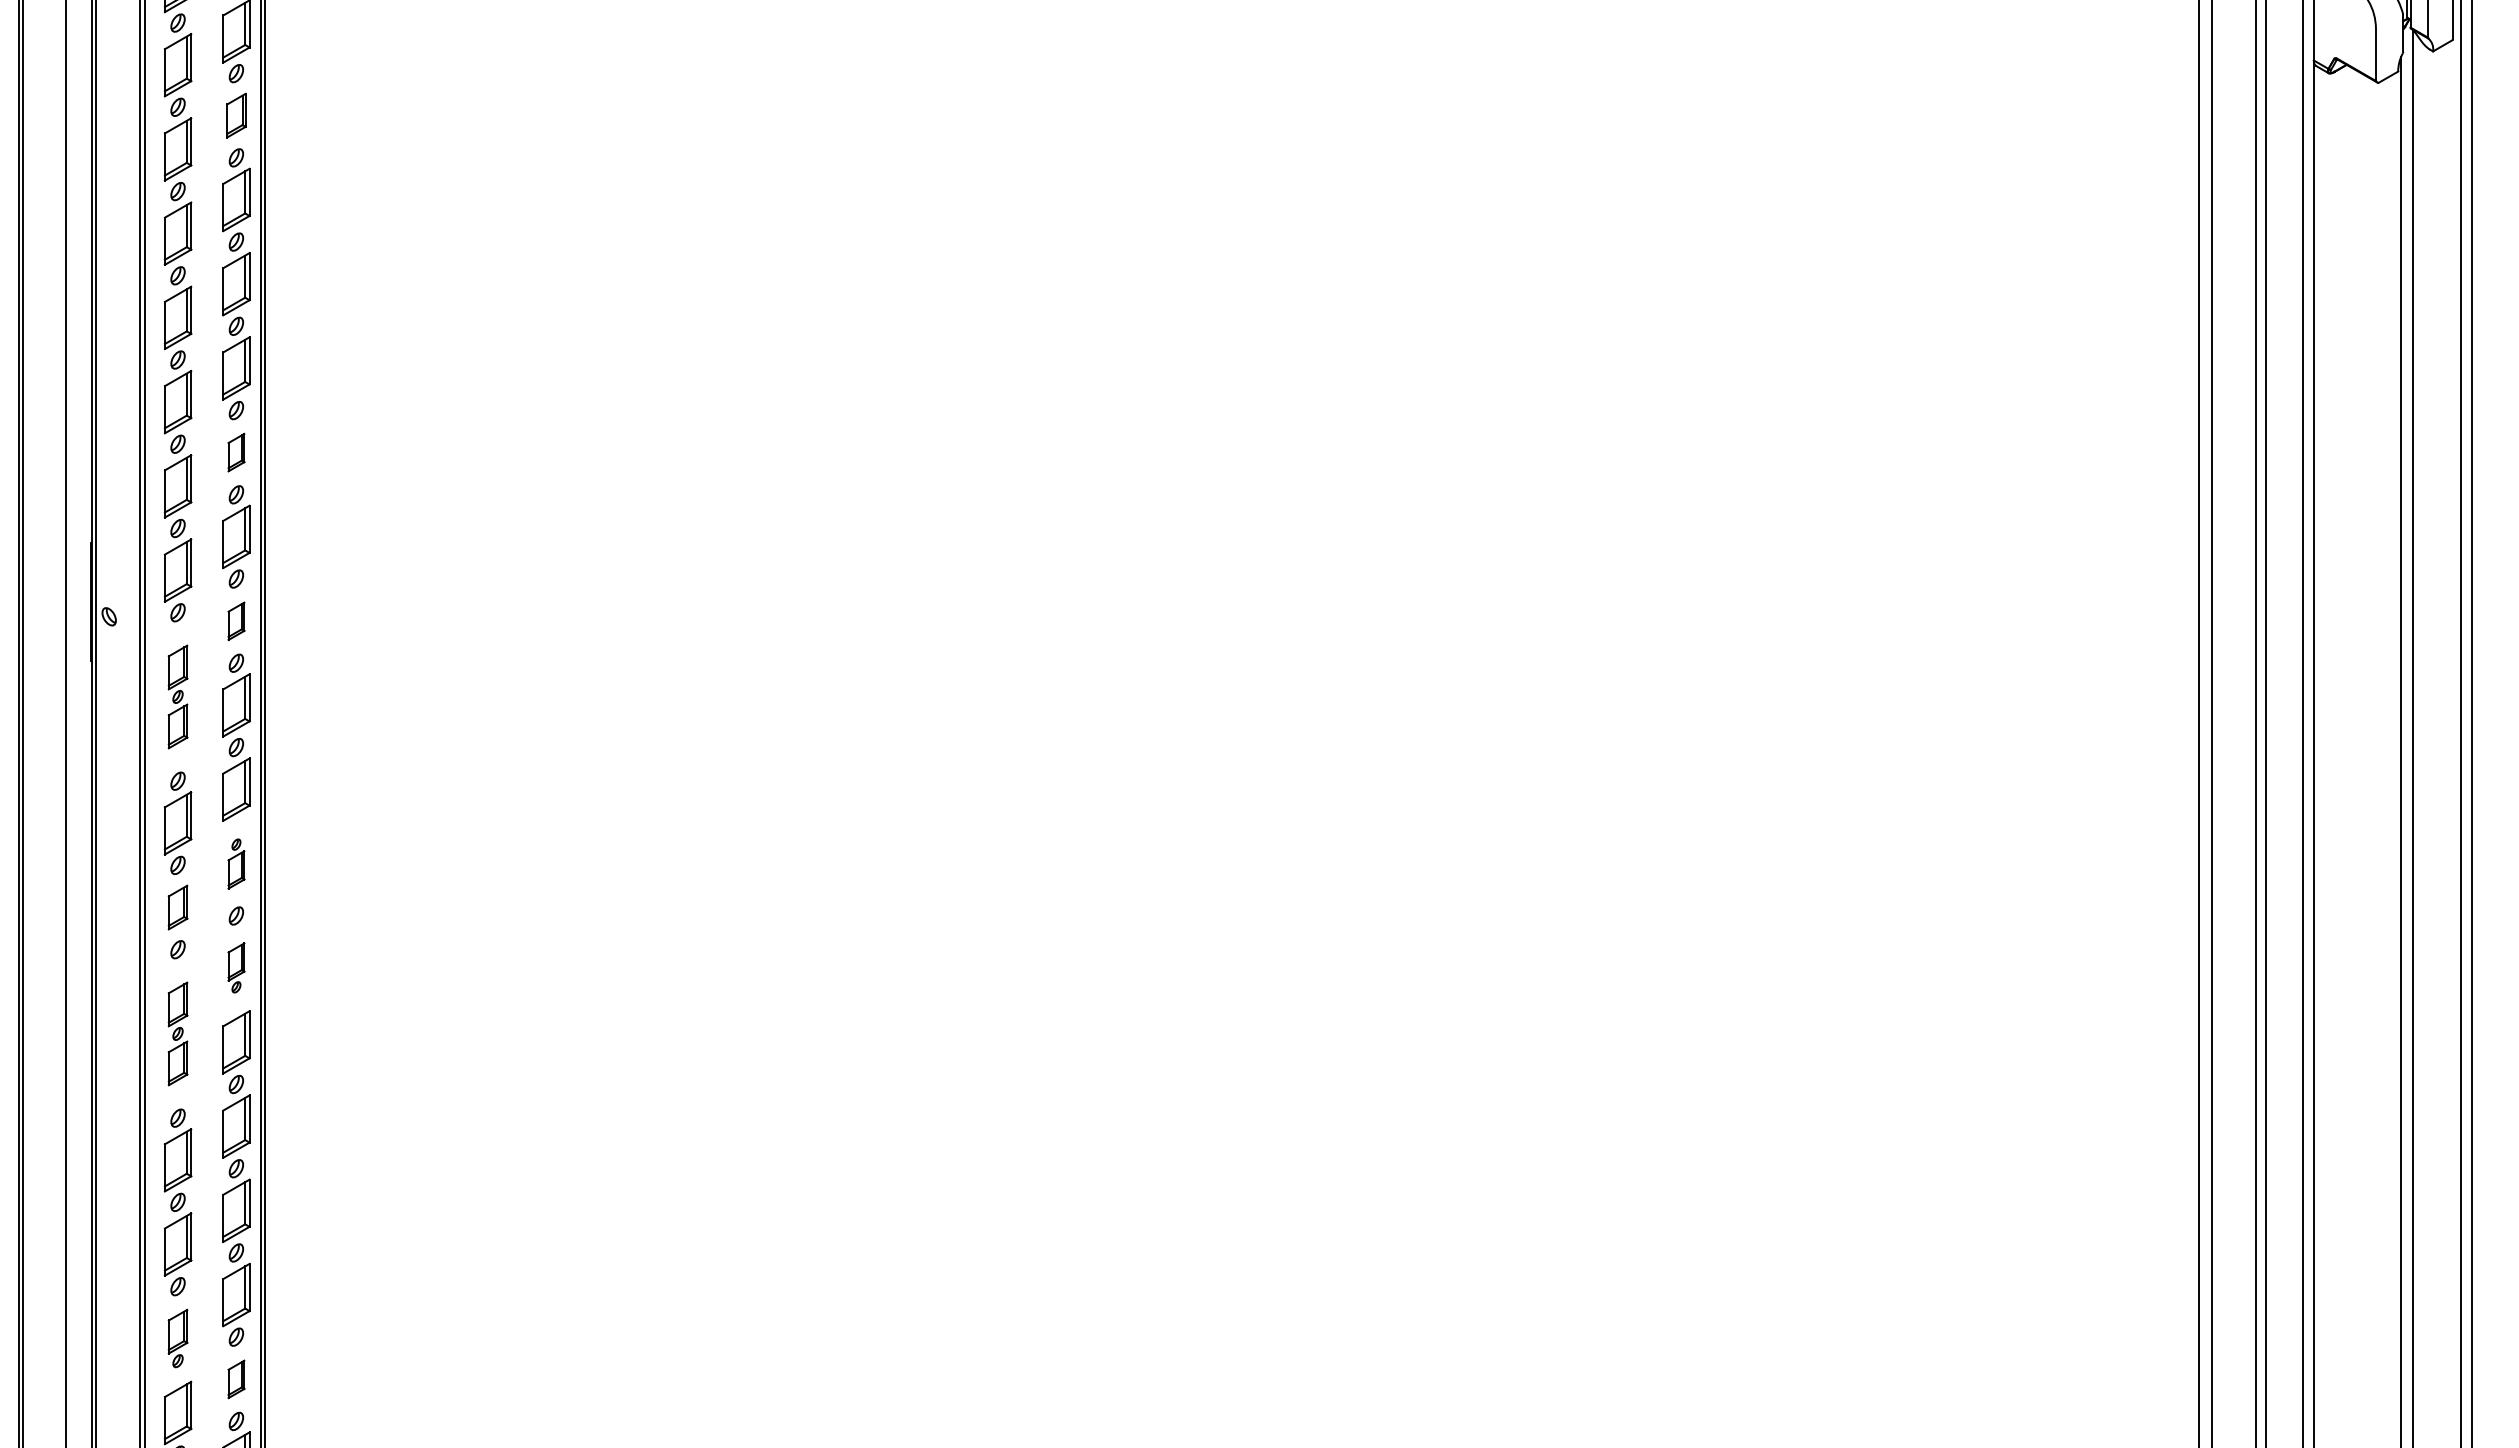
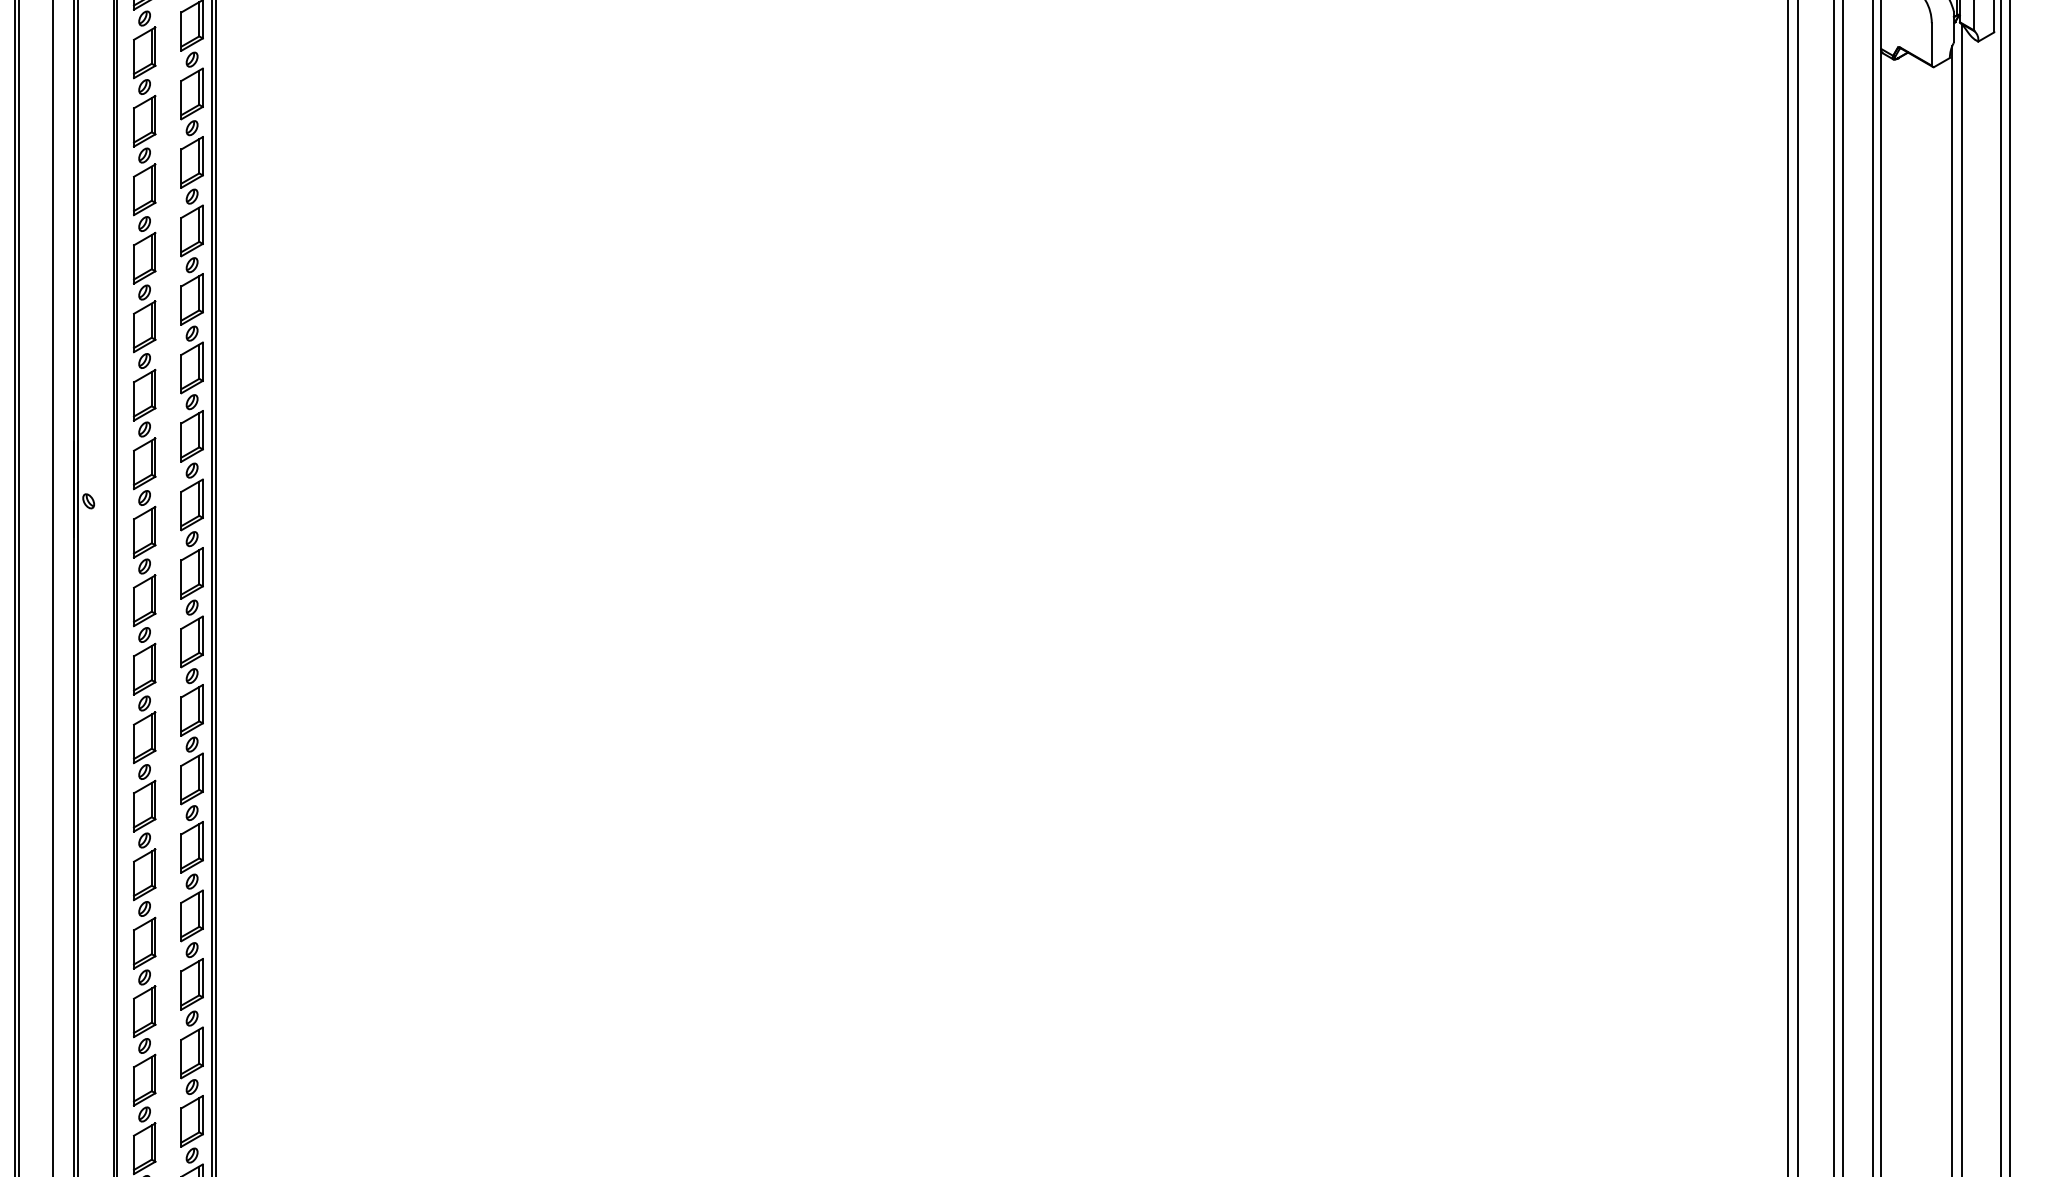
part: (236, 115) -> (192, 93), size x1.43
part: (236, 452) -> (192, 367), size x1.67
part: (236, 621) -> (192, 505), size x1.67
part: (177, 696) -> (144, 566), size x1.43
part: (236, 863) -> (192, 701), size x1.67
part: (177, 907) -> (144, 737), size x1.43
part: (236, 967) -> (192, 786), size x1.67
part: (177, 1033) -> (144, 840), size x1.43
part: (177, 1338) -> (144, 1088), size x1.43
part: (236, 1379) -> (192, 1121), size x1.67

